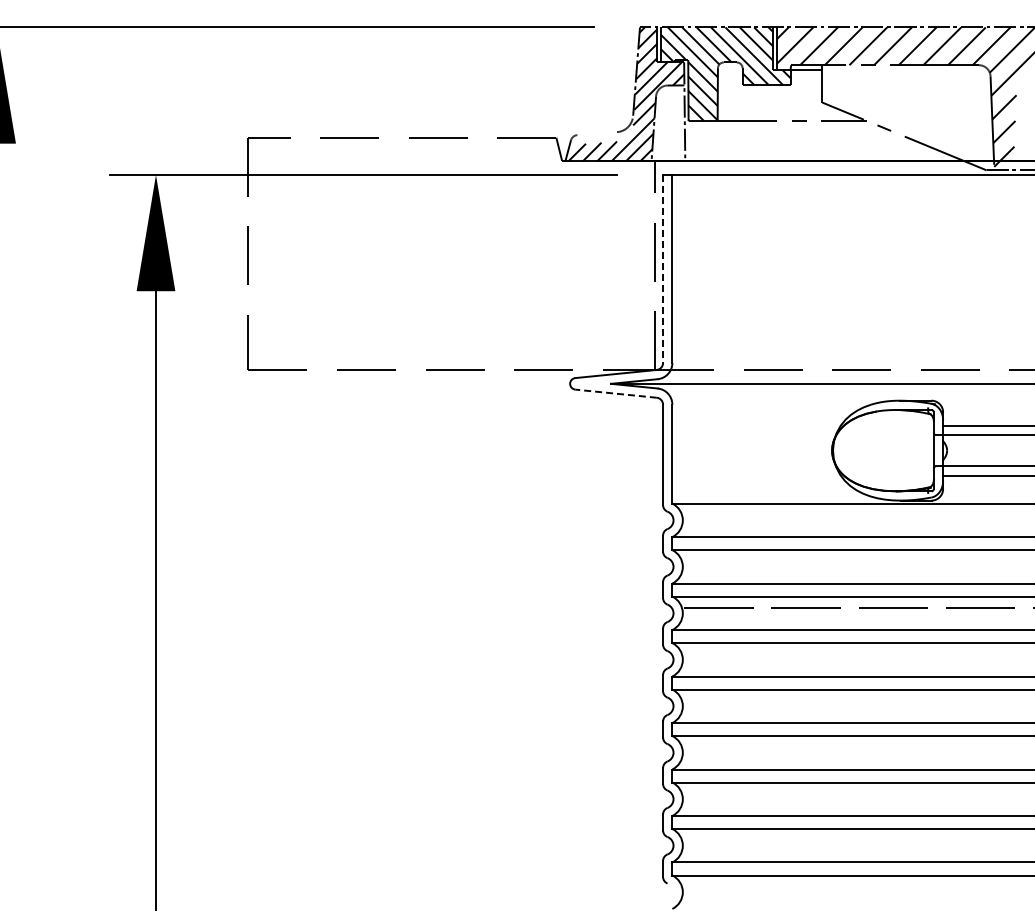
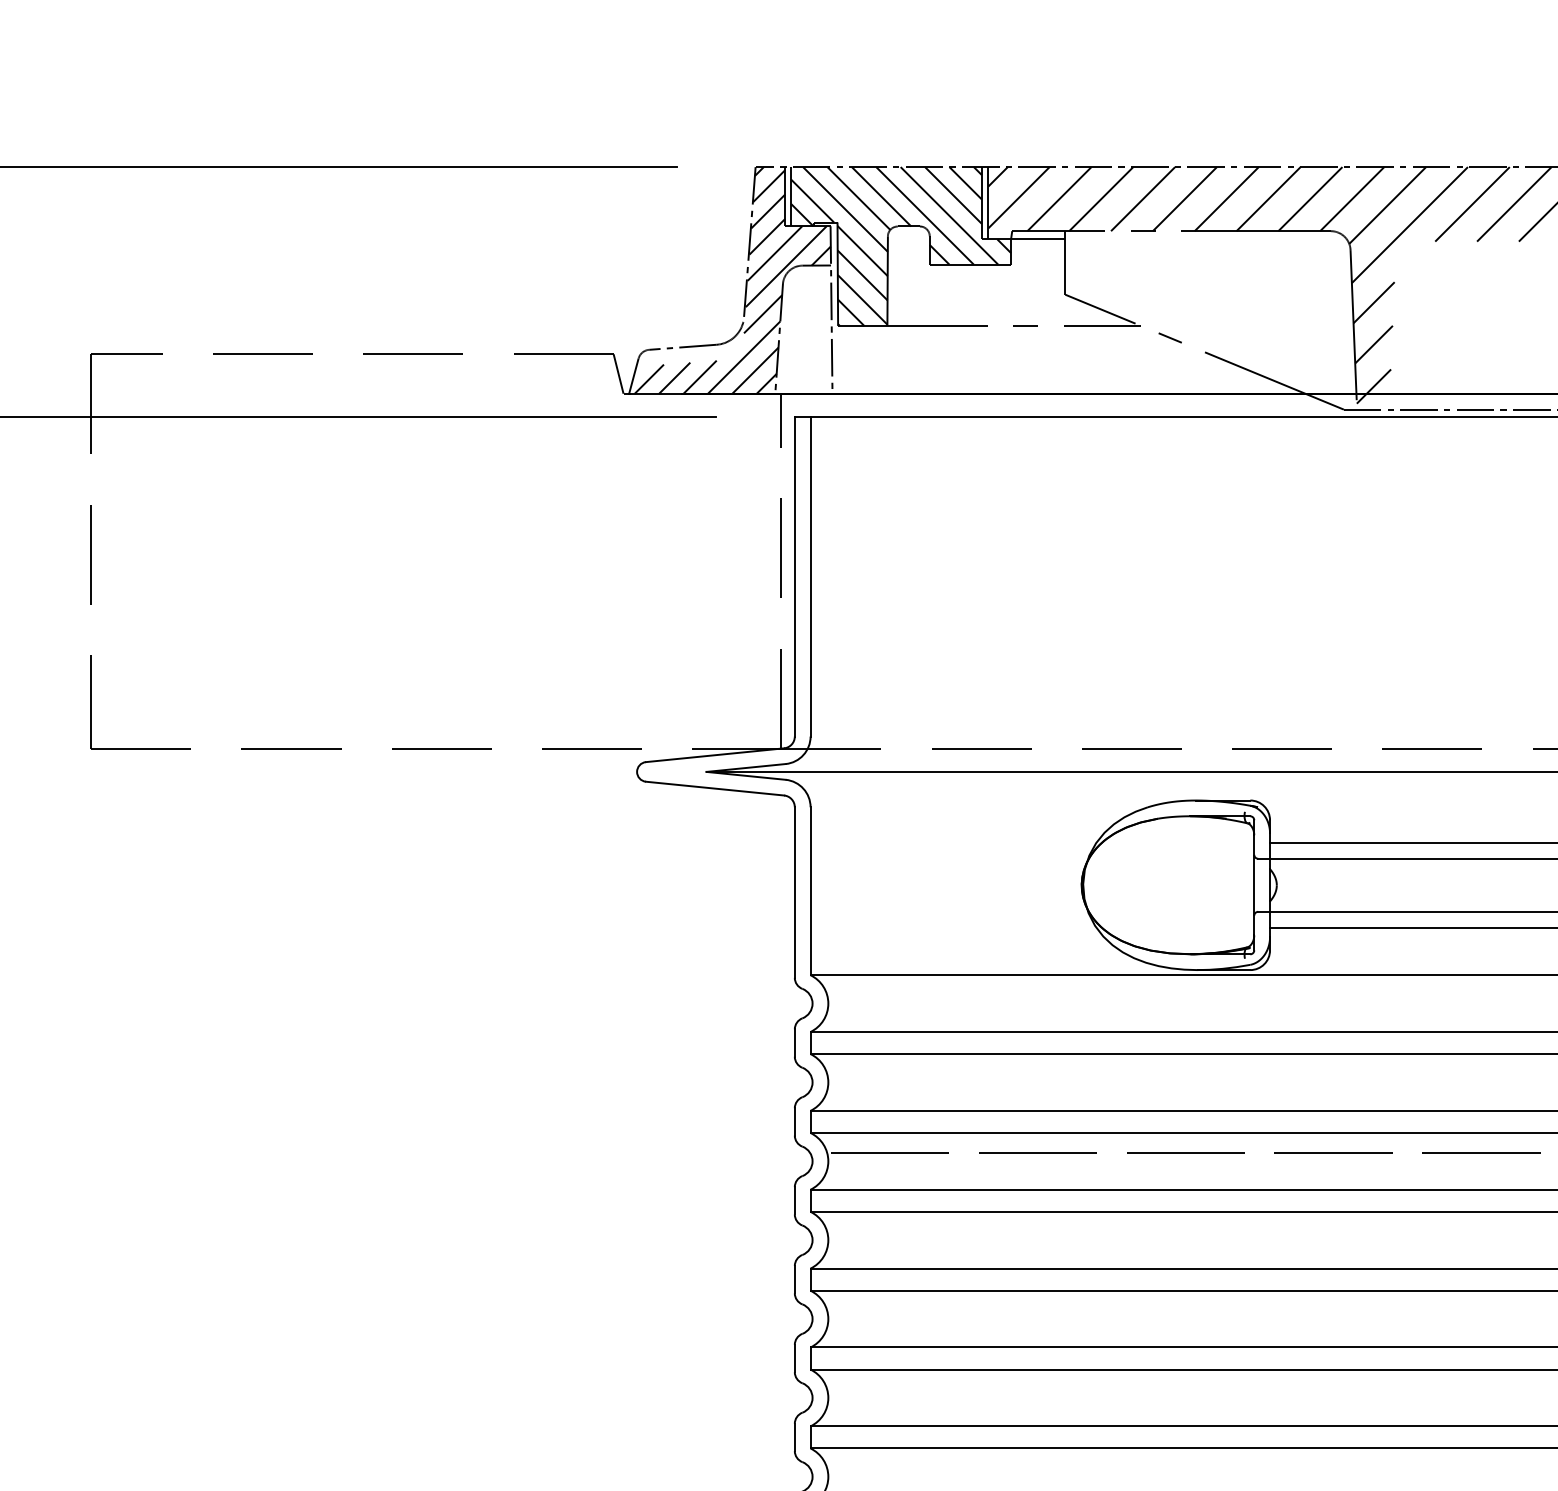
line: (597, 133) -> (683, 347), added
line: (663, 269) -> (795, 577), dashed -> solid
line: (616, 393) -> (715, 788), dashed -> solid

